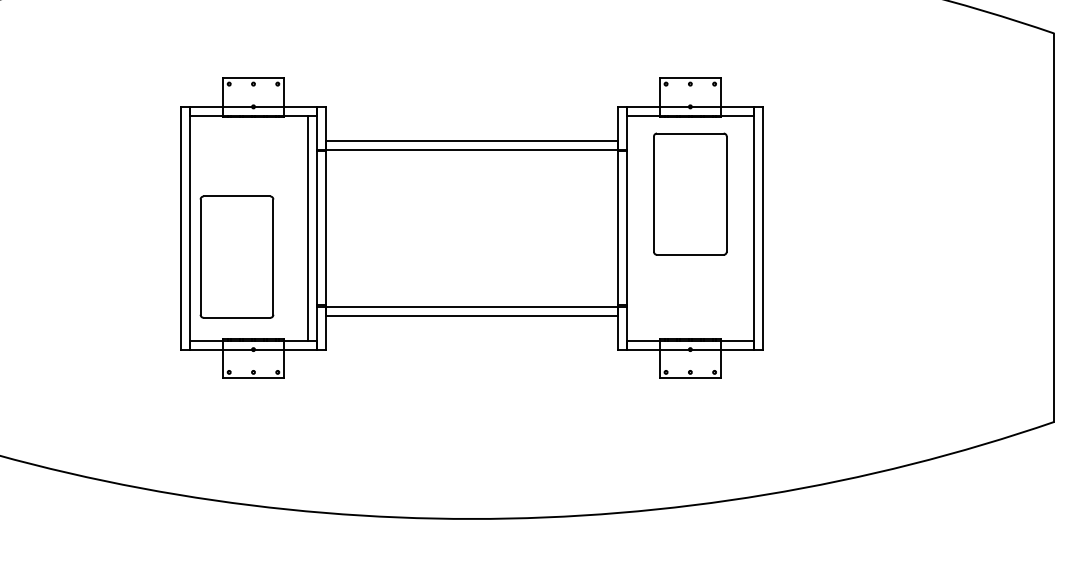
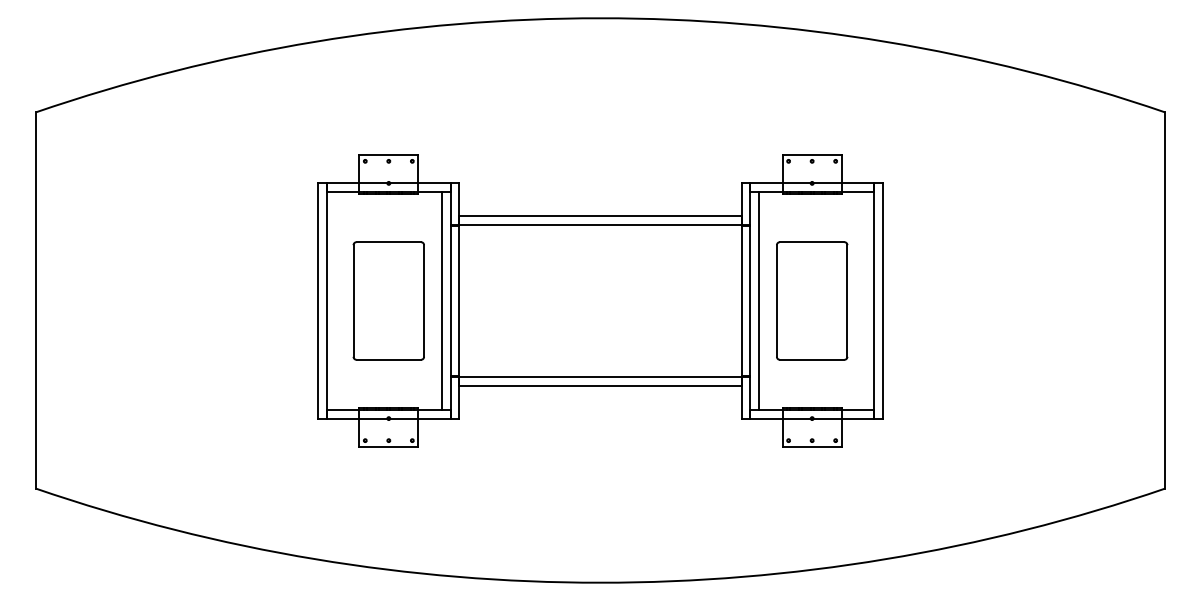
part: (690, 193) -> (812, 300), moved
line: (636, 227) -> (759, 300), added
part: (236, 256) -> (388, 300), moved

